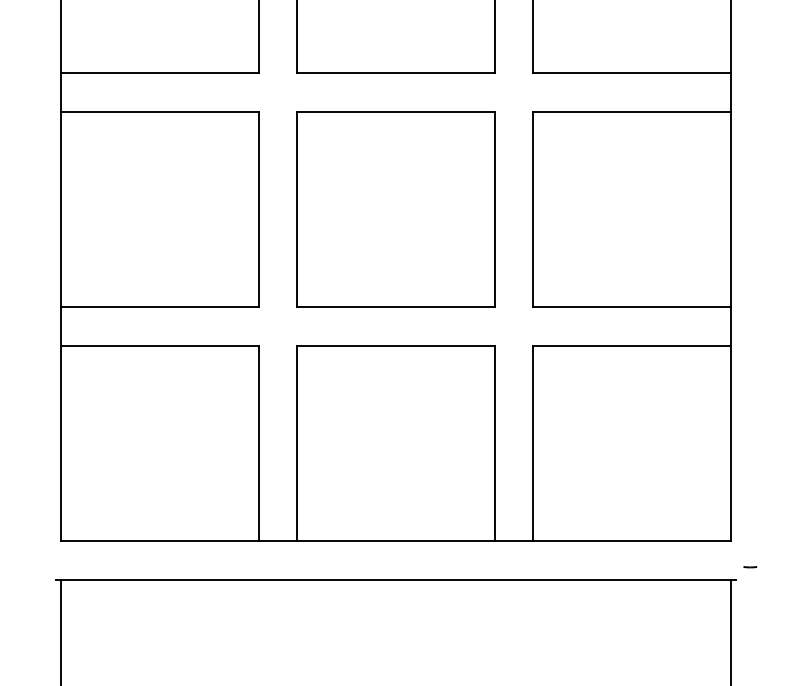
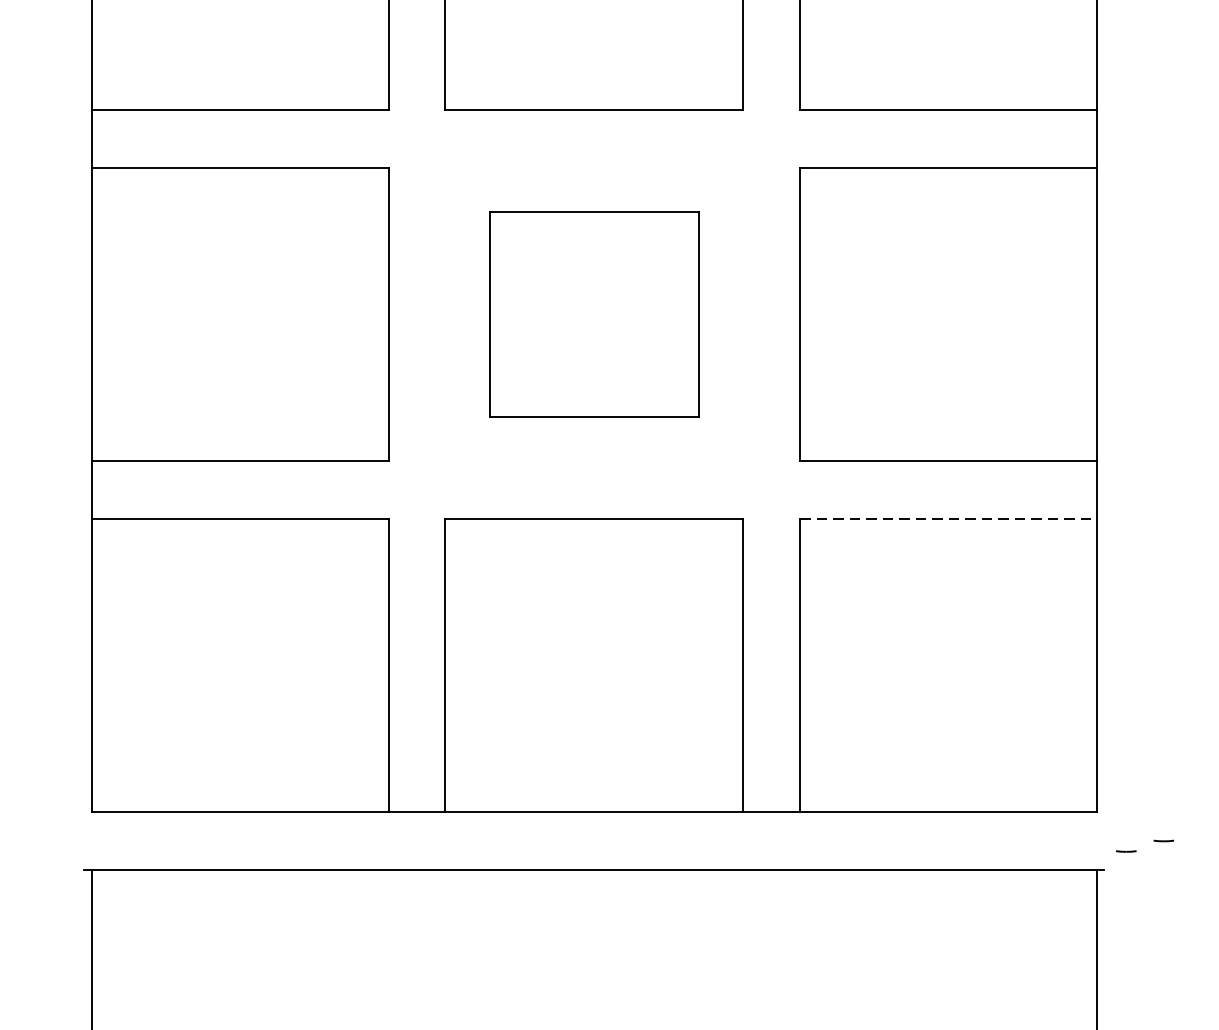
part: (395, 209) -> (593, 314), size x0.7
line: (631, 345) -> (947, 518), solid -> dashed
line: (775, 560) -> (1164, 841), added

